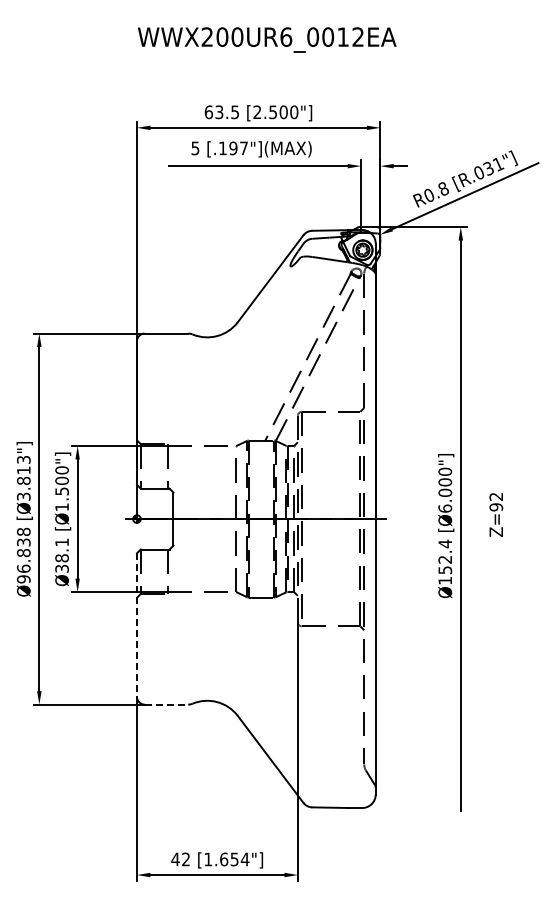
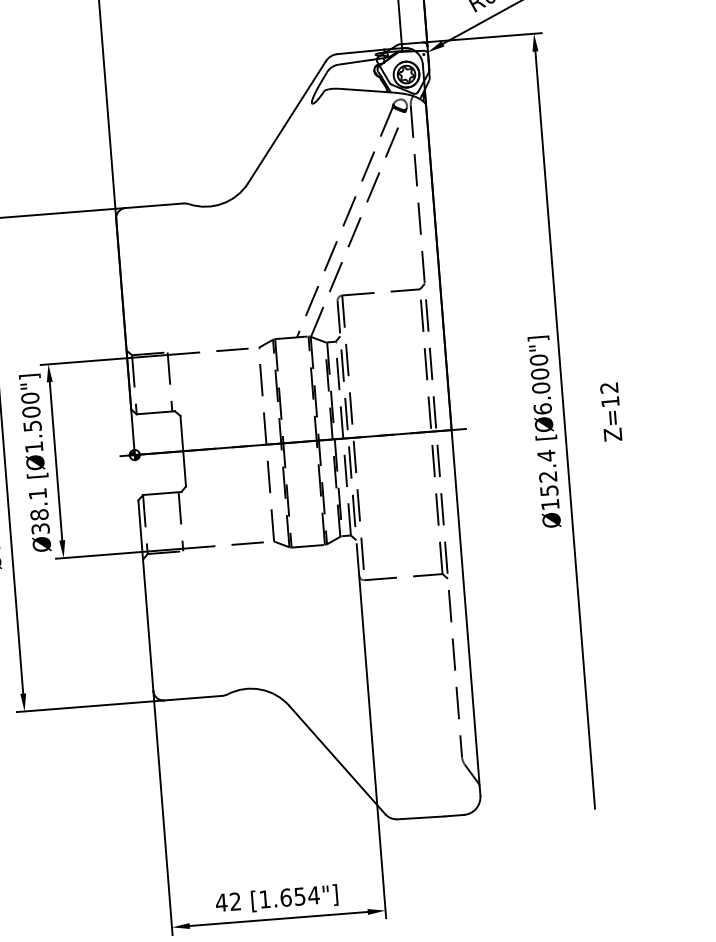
text: (496, 507) -> (610, 402), Z=92 -> Z=12
line: (136, 625) -> (145, 596), dashed -> solid
line: (166, 704) -> (193, 698), dashed -> solid

